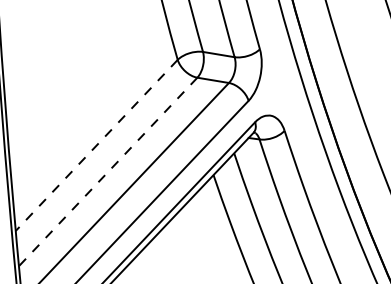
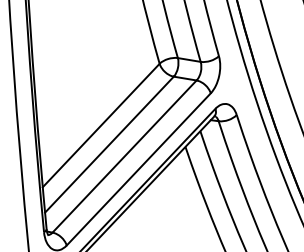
line: (97, 145) -> (101, 125), dashed -> solid
line: (108, 171) -> (109, 144), dashed -> solid

